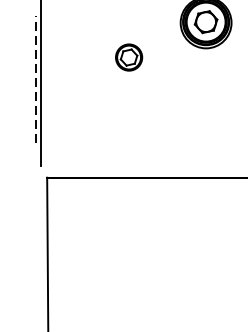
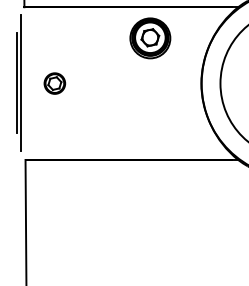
part: (128, 57) -> (54, 83), moved
line: (35, 79) -> (16, 82), dashed -> solid

